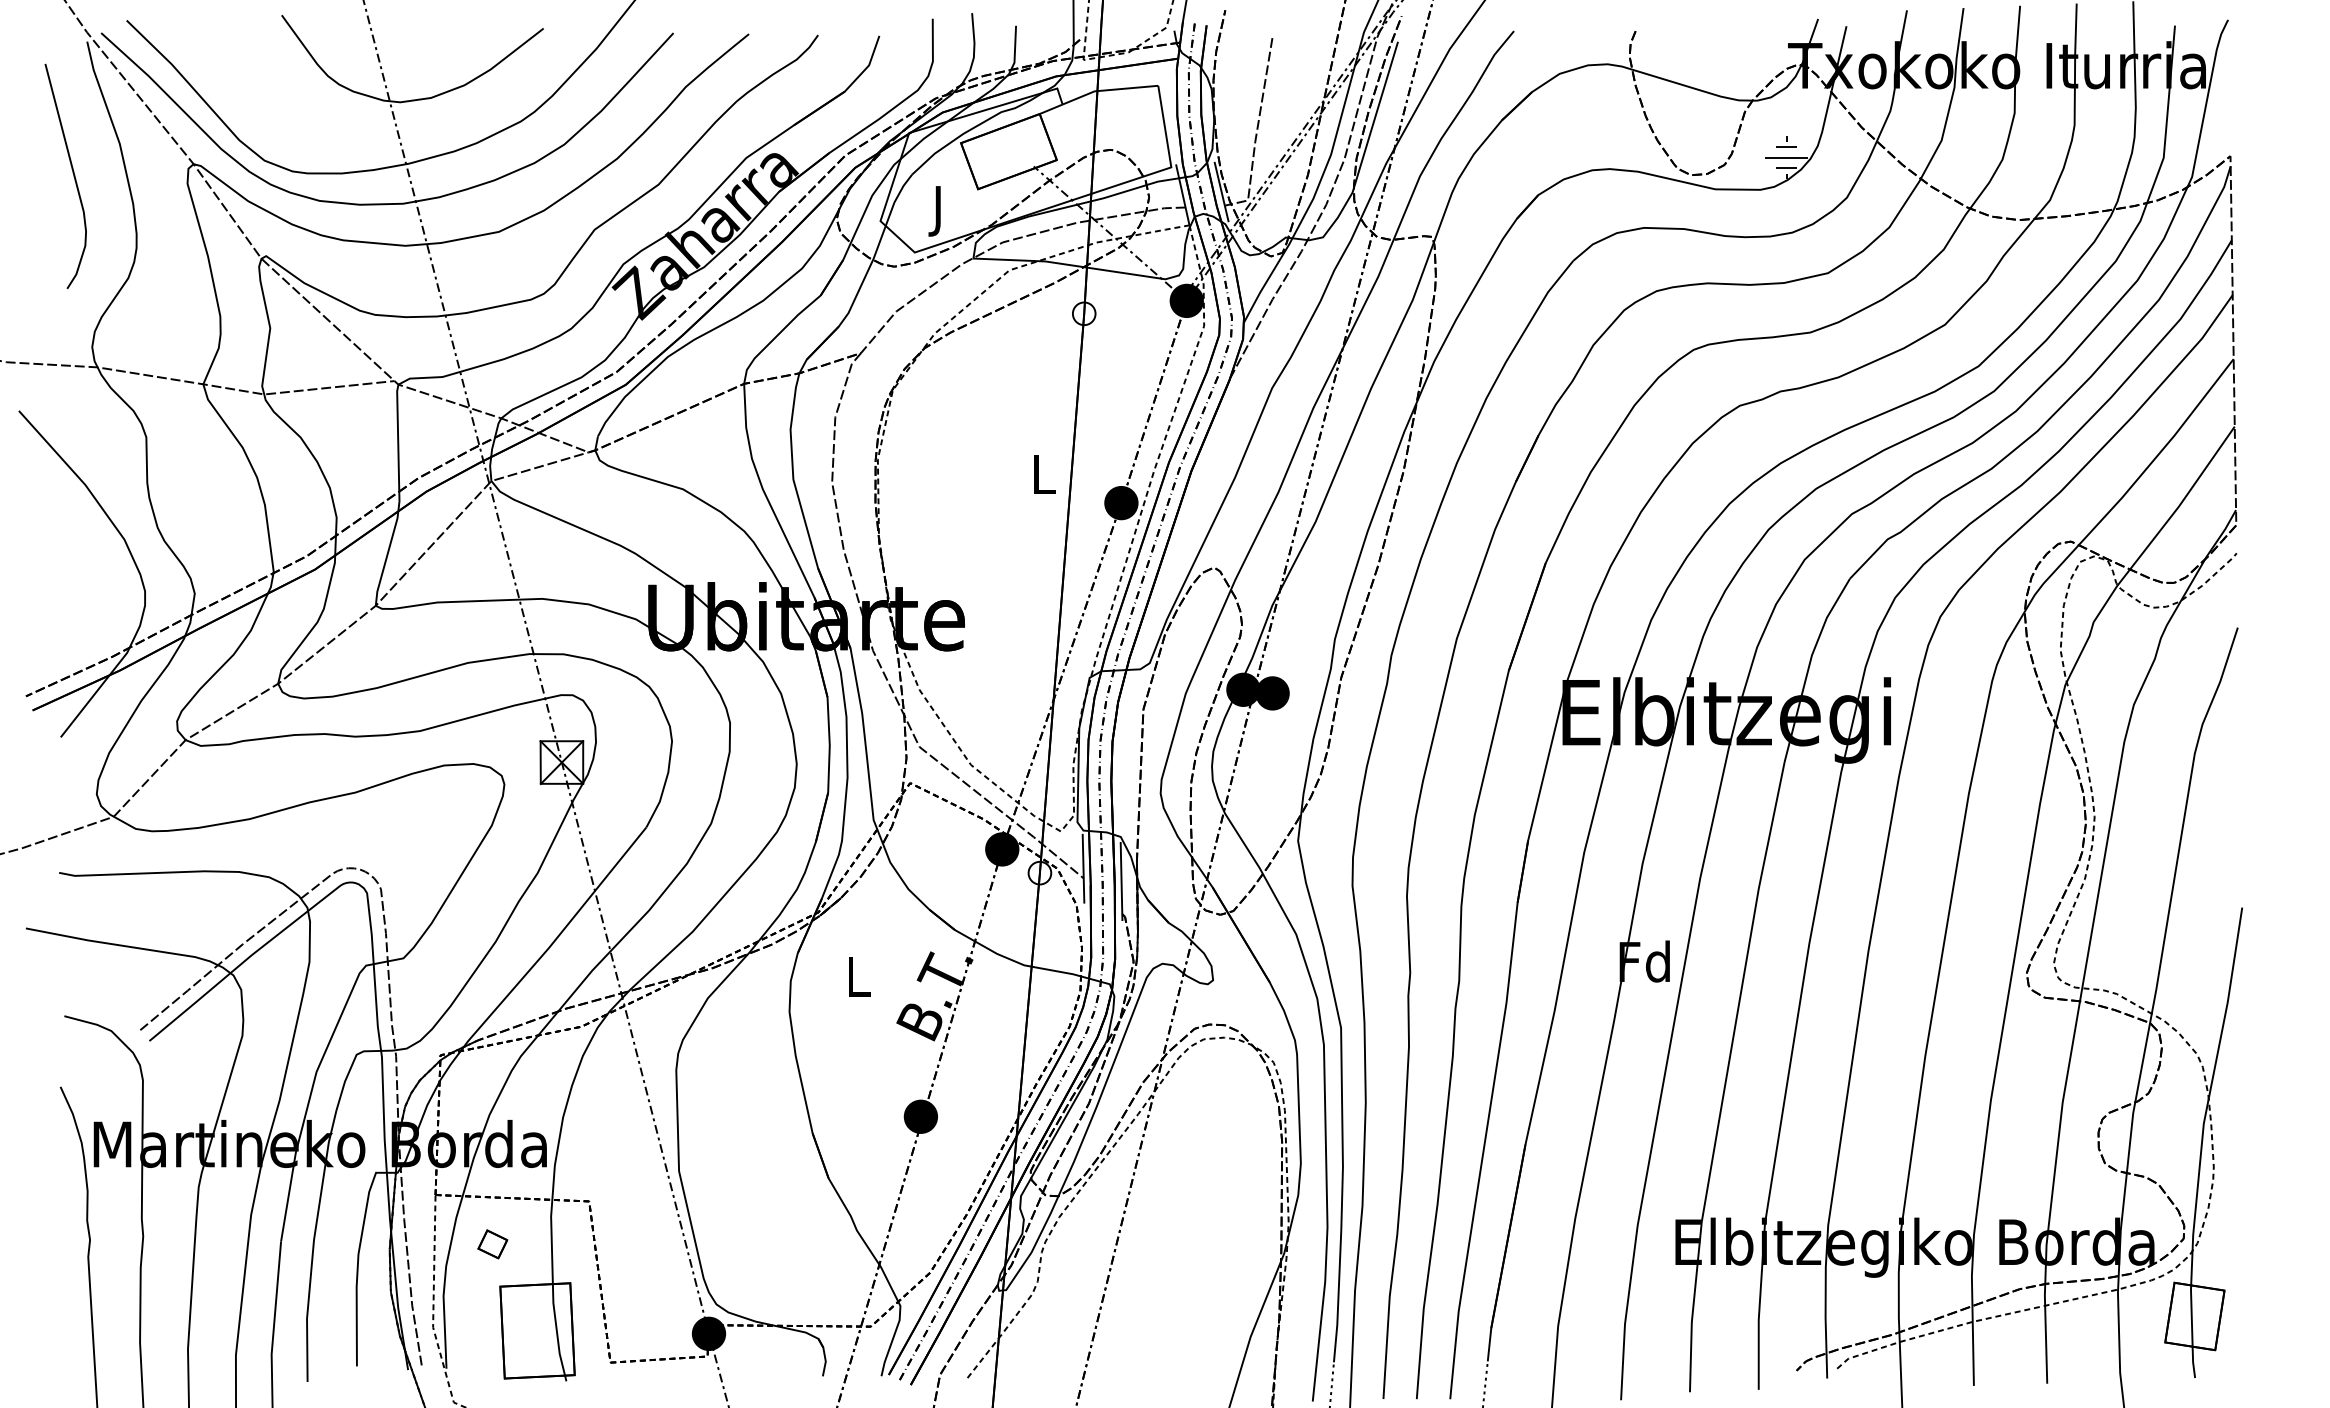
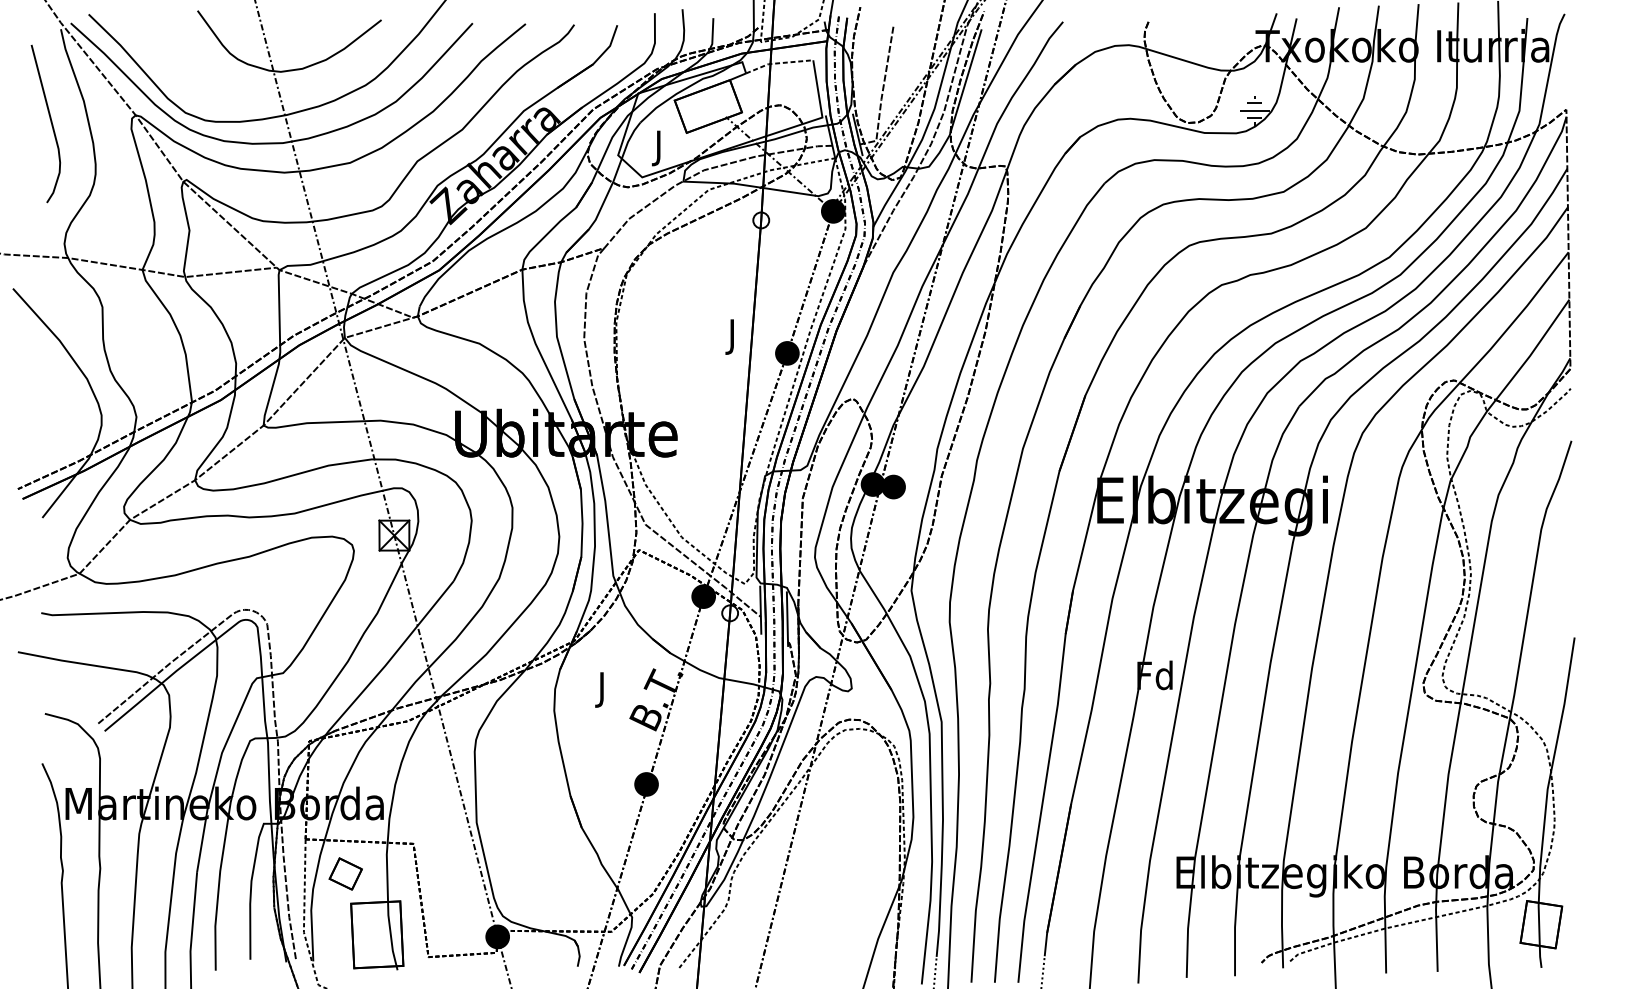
line: (1108, 90) -> (778, 63), solid -> dashed
text: (1044, 479) -> (733, 336), L -> J
text: (858, 982) -> (602, 690), L -> J
part: (492, 1244) -> (345, 874), size x1.6

